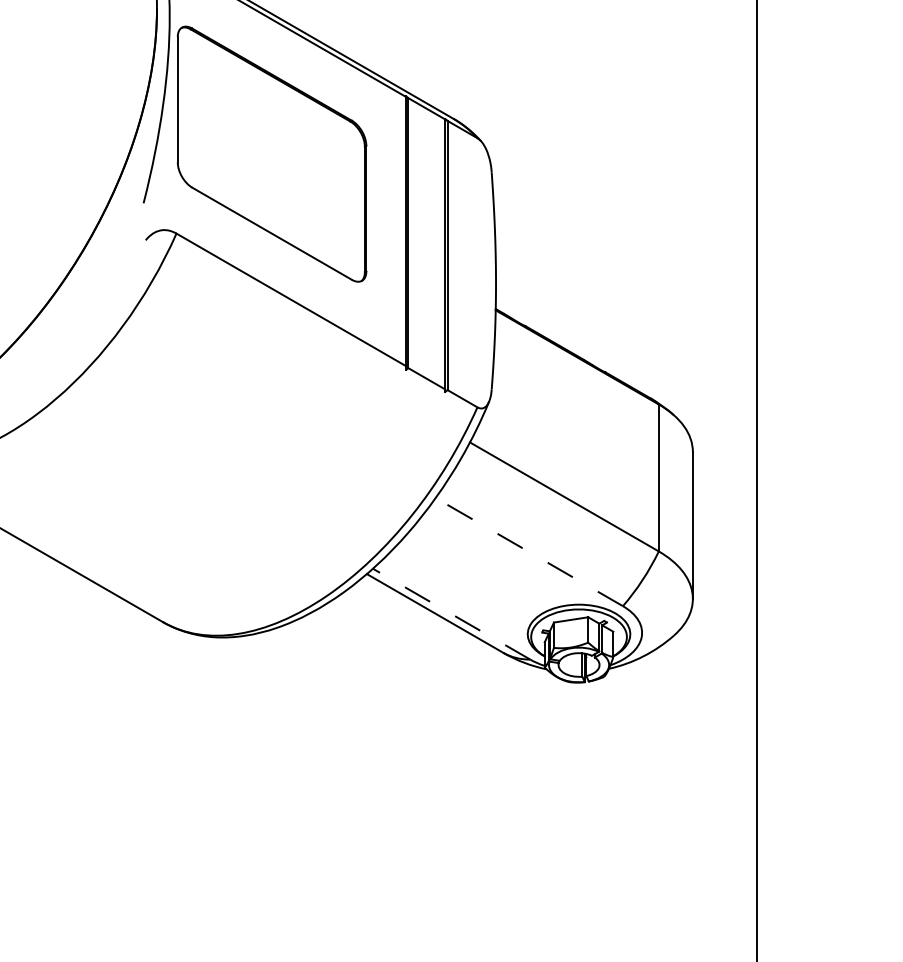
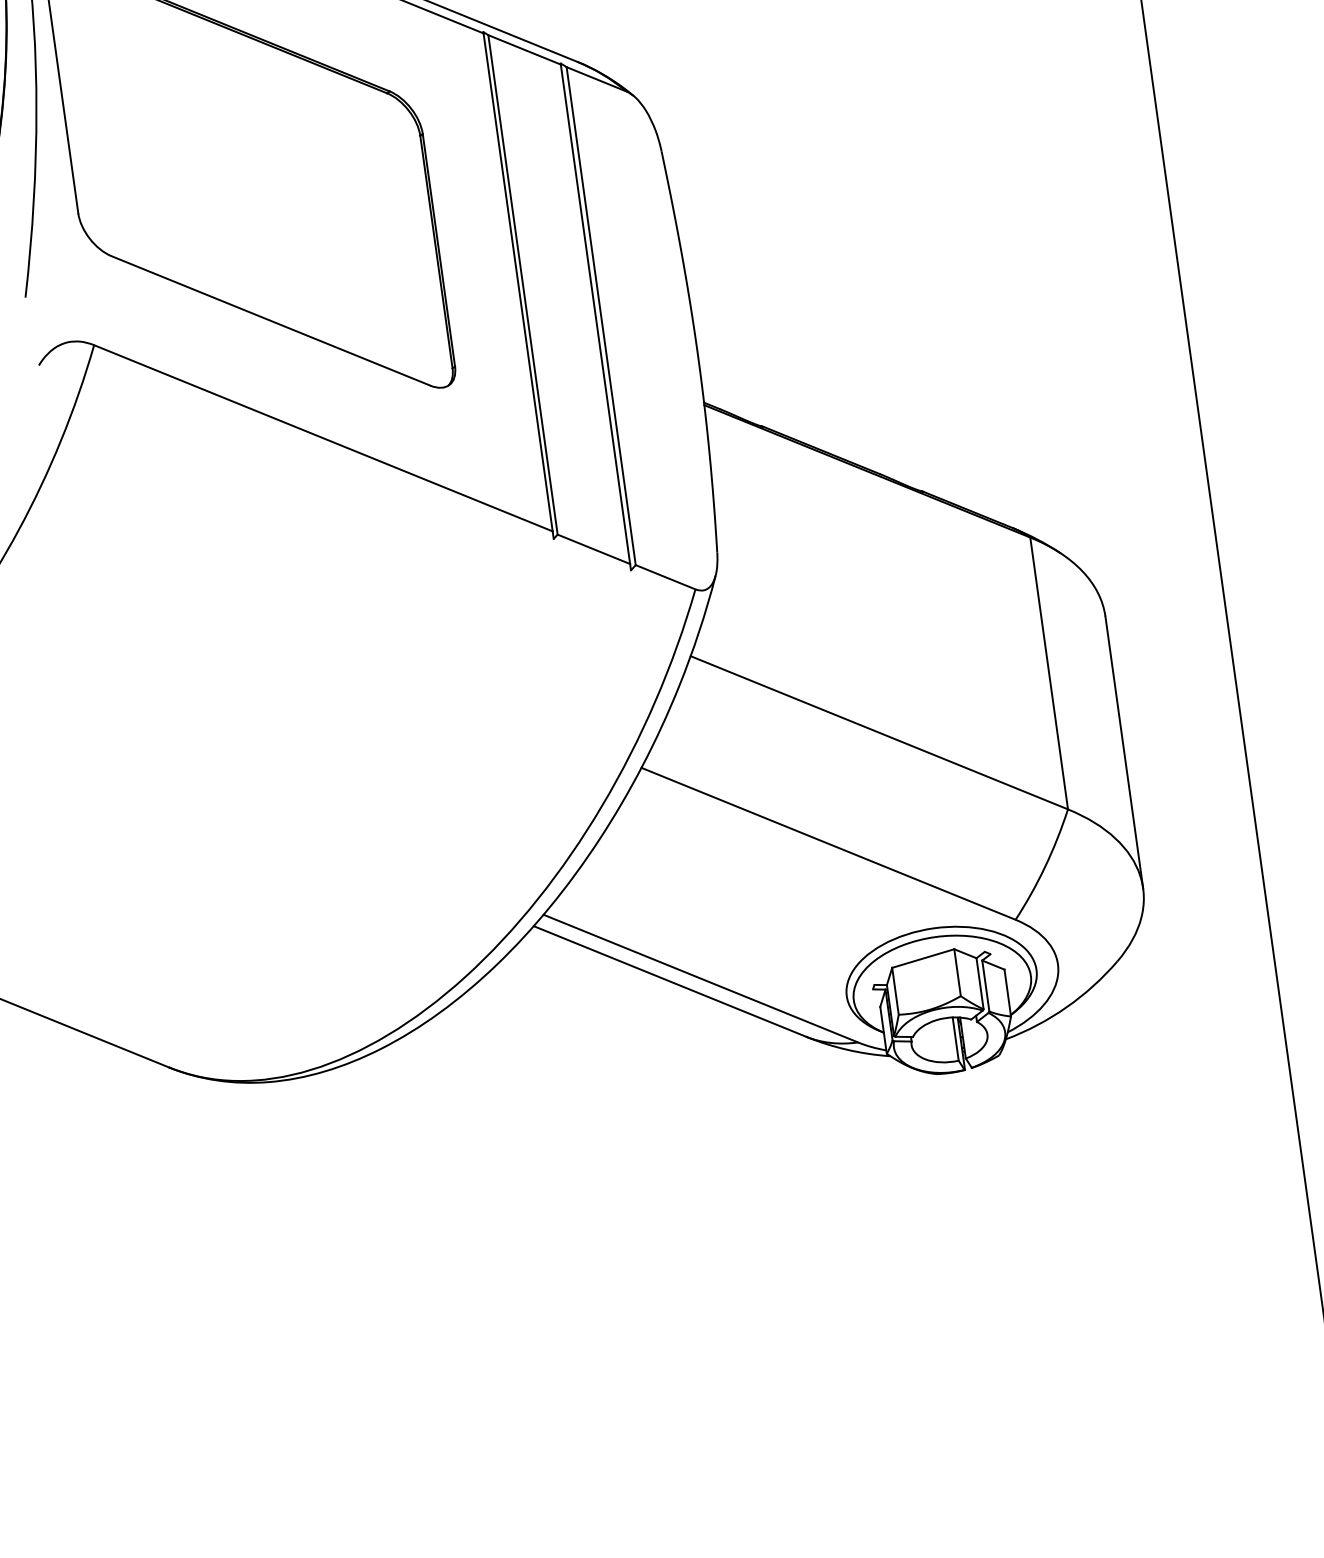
line: (528, 551) -> (826, 842), dashed -> solid
line: (451, 614) -> (700, 979), dashed -> solid

